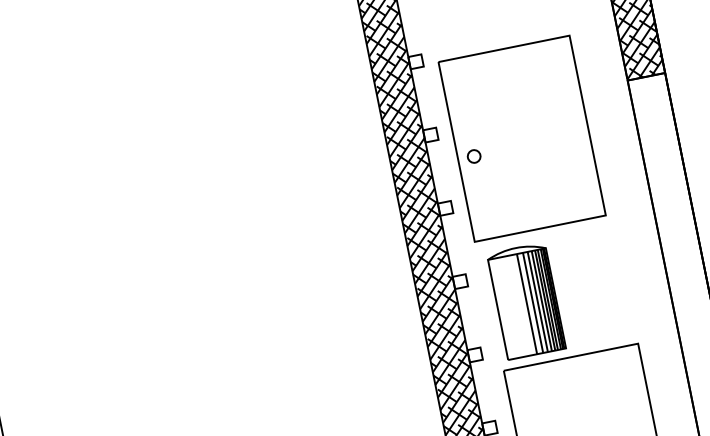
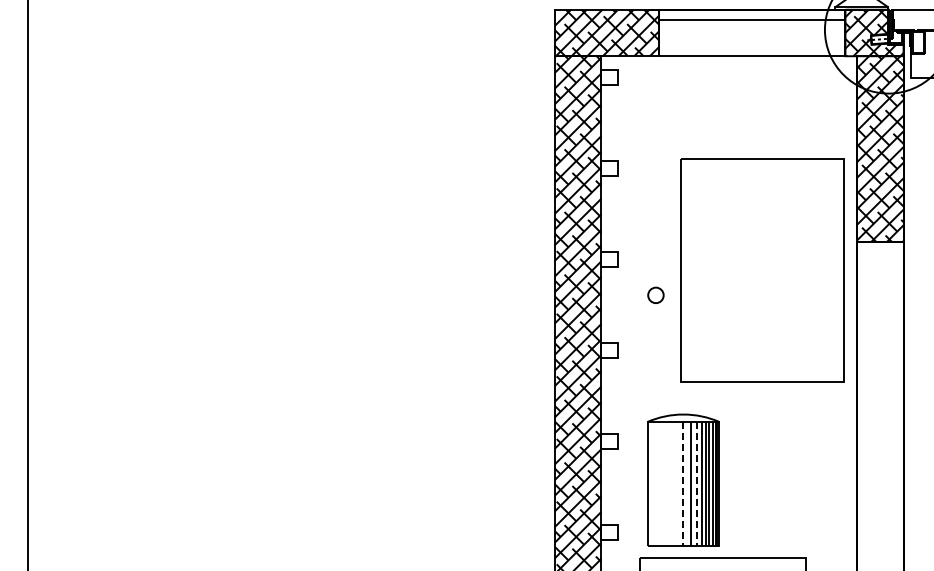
part: (522, 138) -> (762, 270), moved
line: (537, 302) -> (696, 484), solid -> dashed
line: (527, 304) -> (683, 484), solid -> dashed

